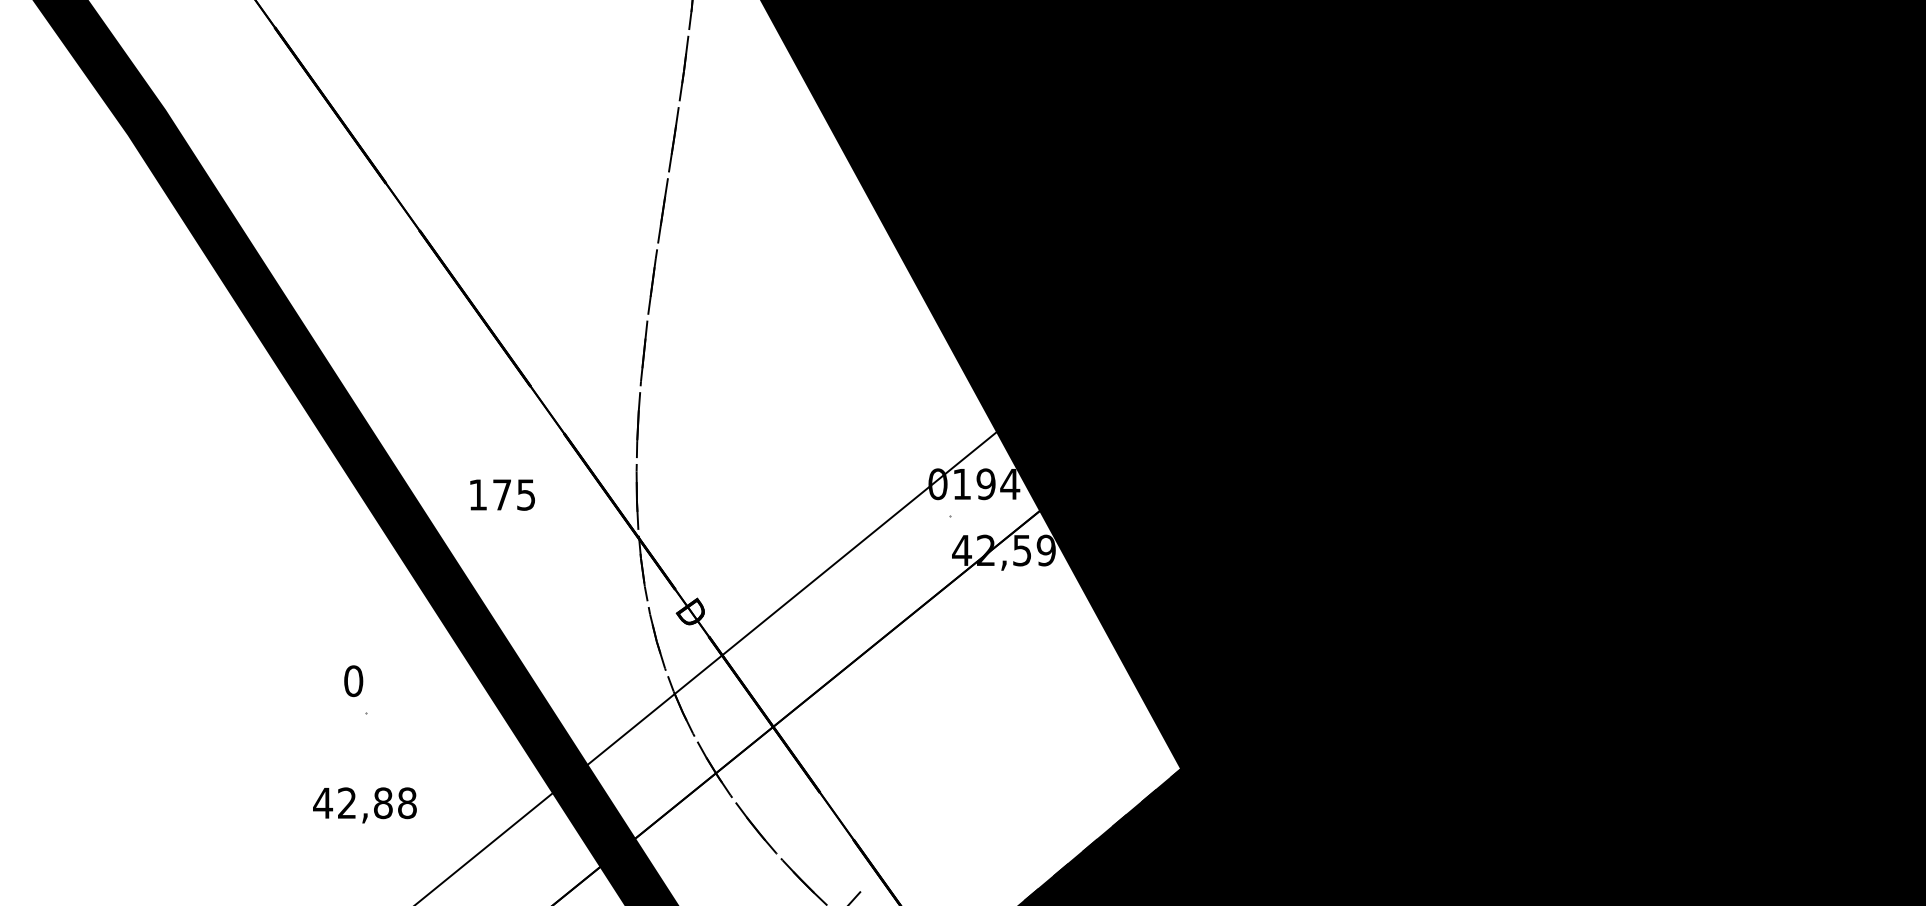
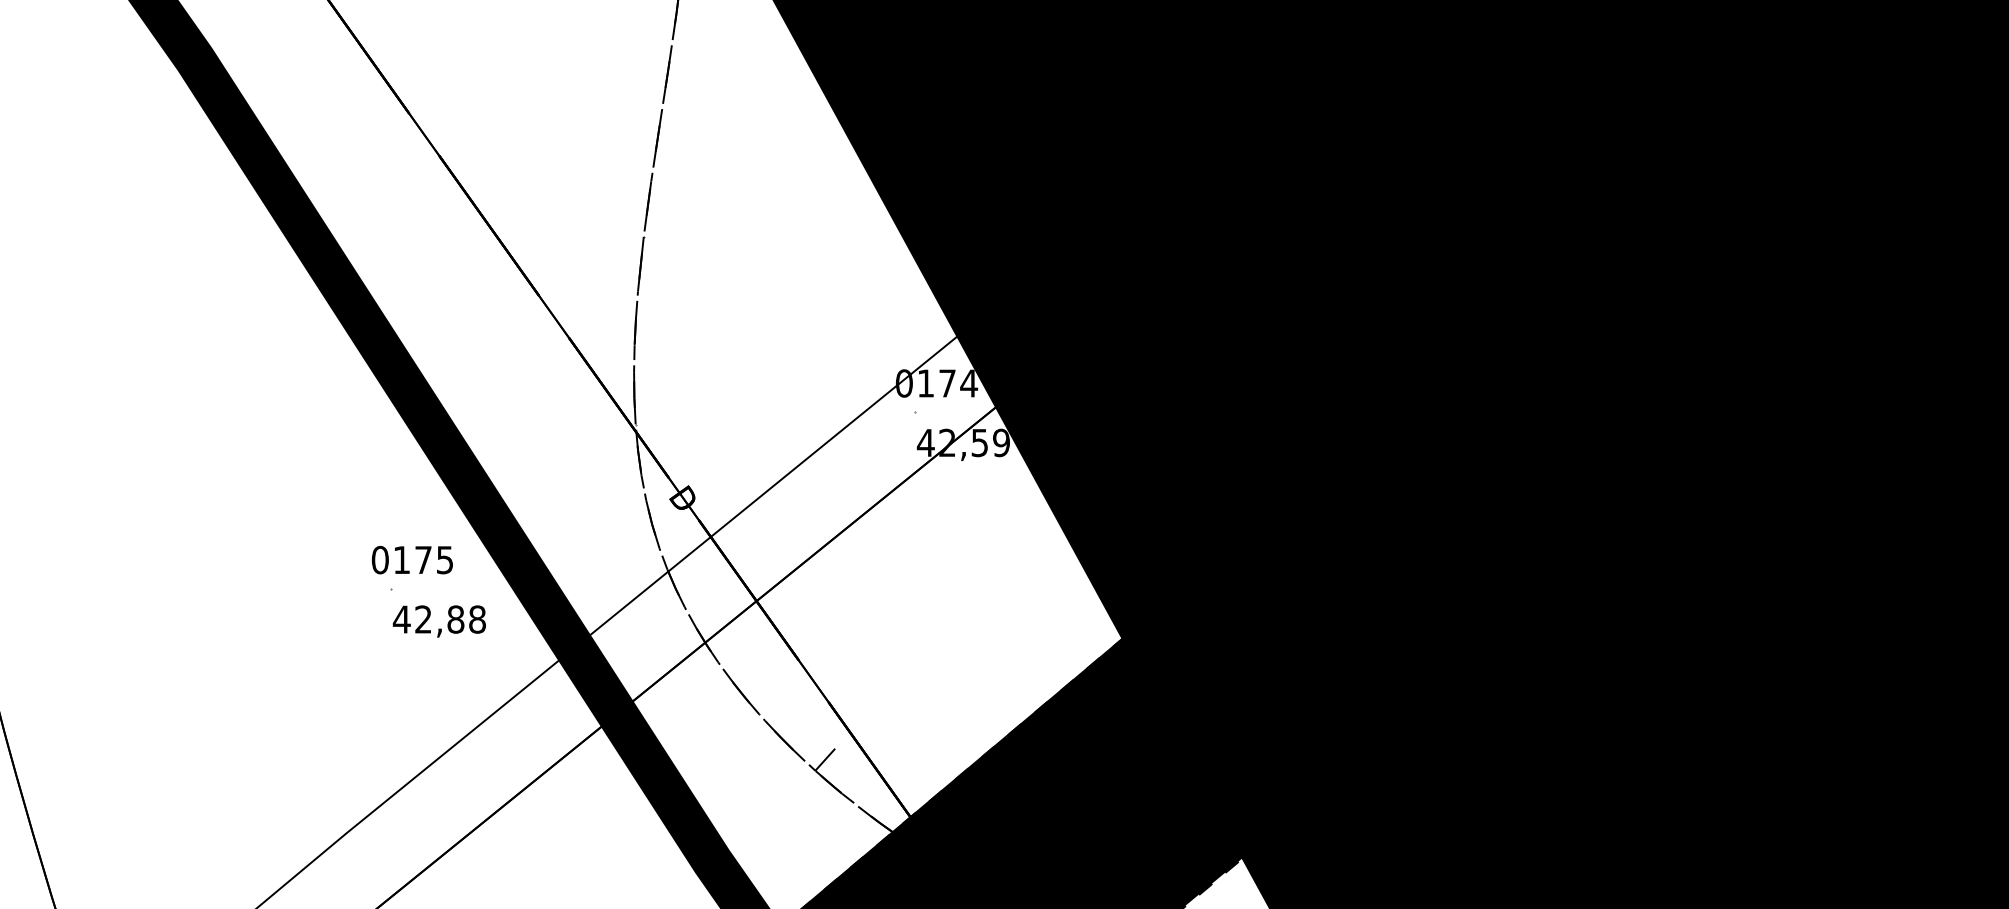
text: (986, 484) -> (947, 383), 194 -> 174
text: (502, 495) -> (423, 560), moved
text: (363, 805) -> (438, 621), moved

